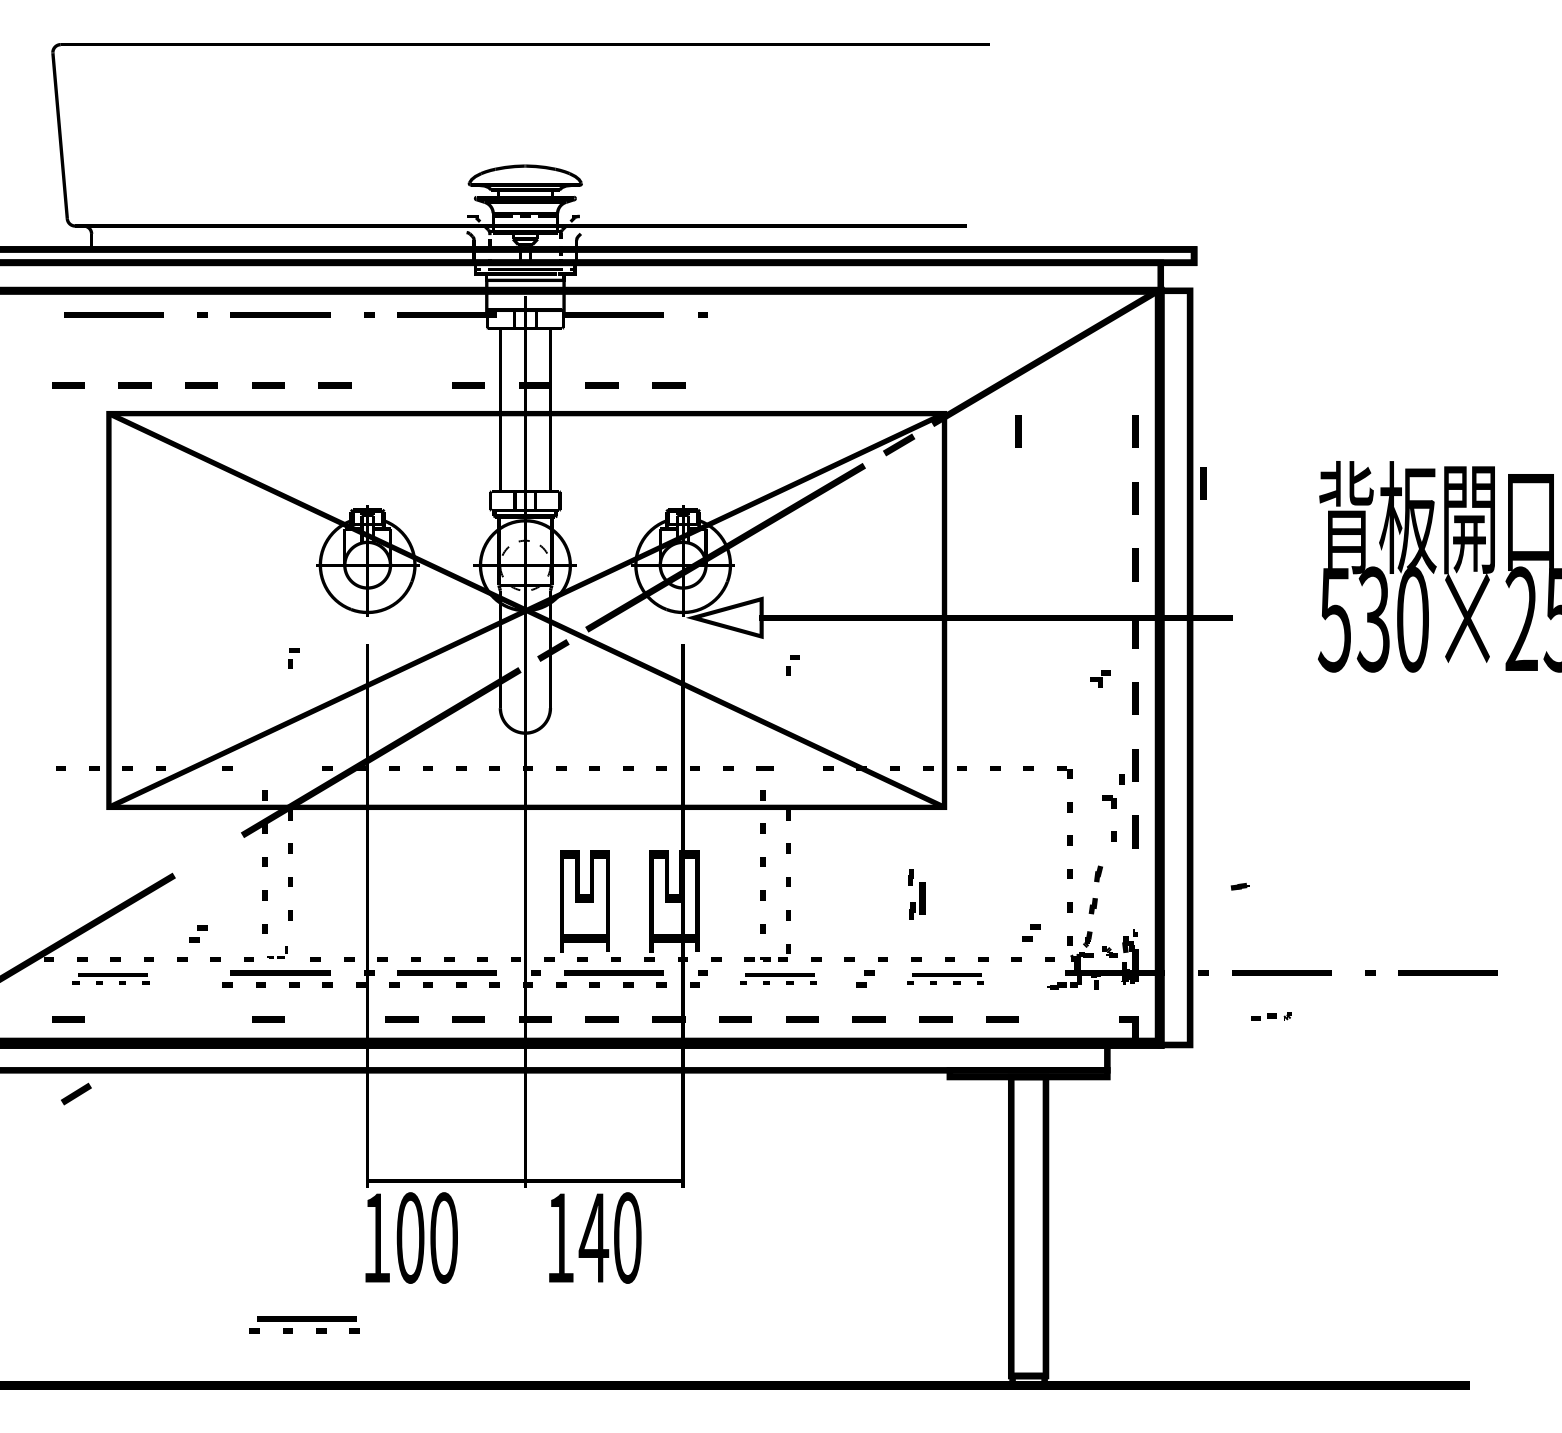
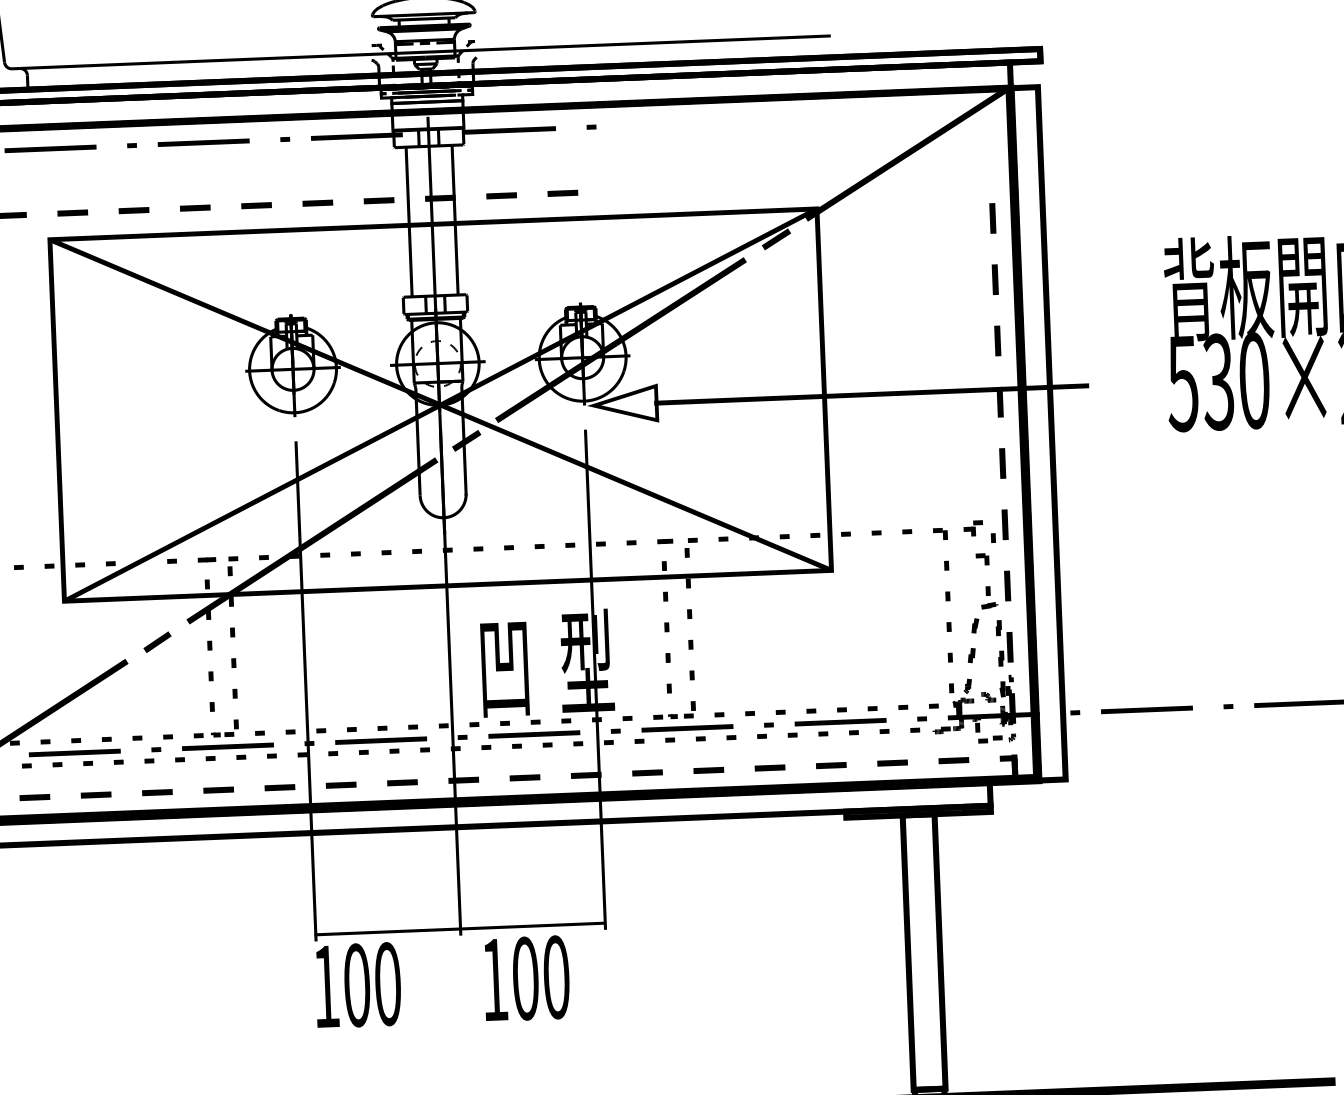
line: (401, 385) -> (317, 203), added
line: (1018, 431) -> (885, 222), removed
line: (1203, 483) -> (1057, 263), removed
part: (293, 658) -> (232, 566), moved
part: (792, 665) -> (690, 547), moved
part: (1100, 678) -> (973, 528), moved
line: (265, 768) -> (206, 559), added
part: (1239, 886) -> (989, 605), moved
part: (916, 894) -> (1004, 643), moved
text: (674, 895) -> (586, 661), 凹 -> 型
part: (1031, 932) -> (918, 724), moved
part: (198, 933) -> (152, 755), moved
part: (277, 952) -> (224, 728), size x1.43
part: (110, 978) -> (72, 758), size x1.43
part: (778, 978) -> (685, 733), size x1.43
part: (945, 978) -> (838, 727), size x1.43
part: (1271, 1016) -> (997, 738), moved
line: (134, 1019) -> (95, 794), added
line: (201, 1019) -> (157, 792), added
line: (334, 1019) -> (279, 787), added
line: (1069, 1019) -> (954, 760), added
line: (76, 1093) -> (157, 641), moved
text: (593, 1237) -> (525, 978), 140 -> 100
part: (304, 1324) -> (263, 1068), removed

